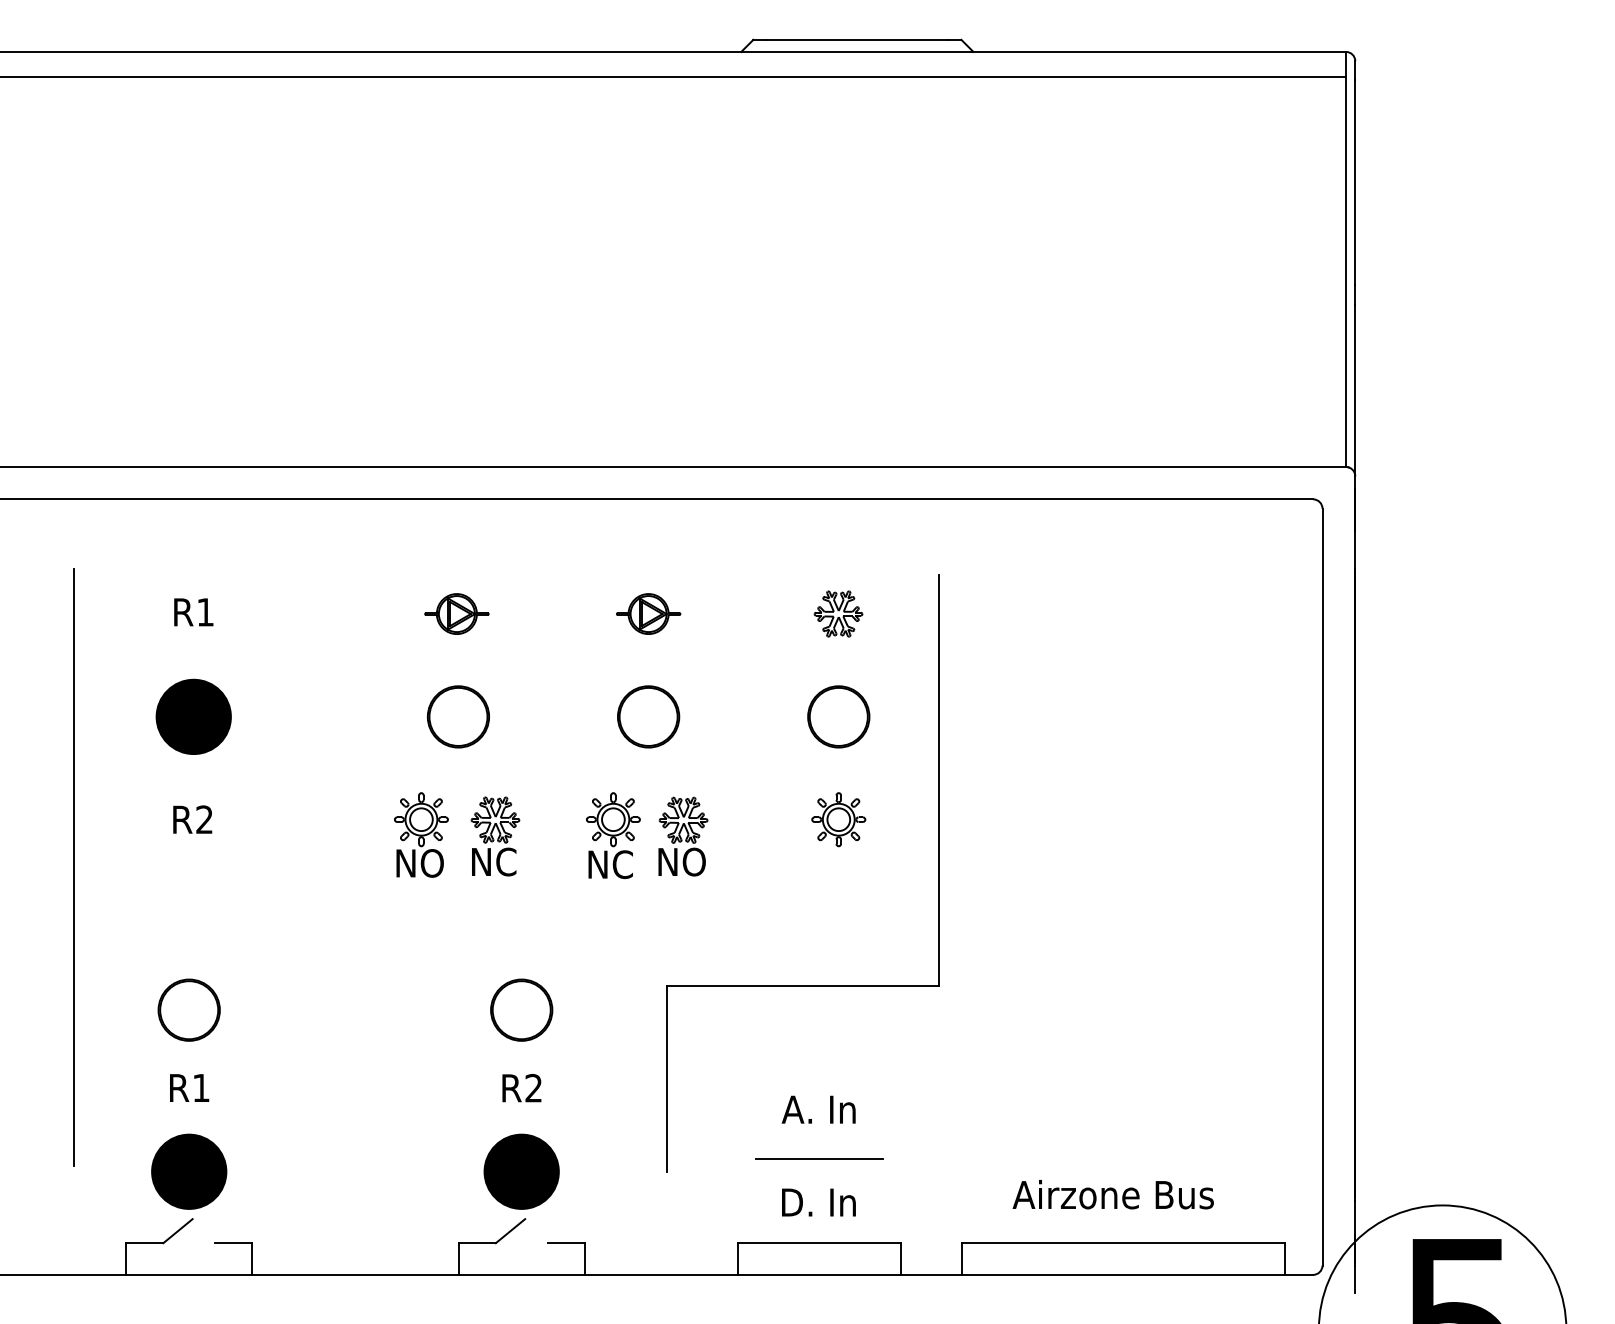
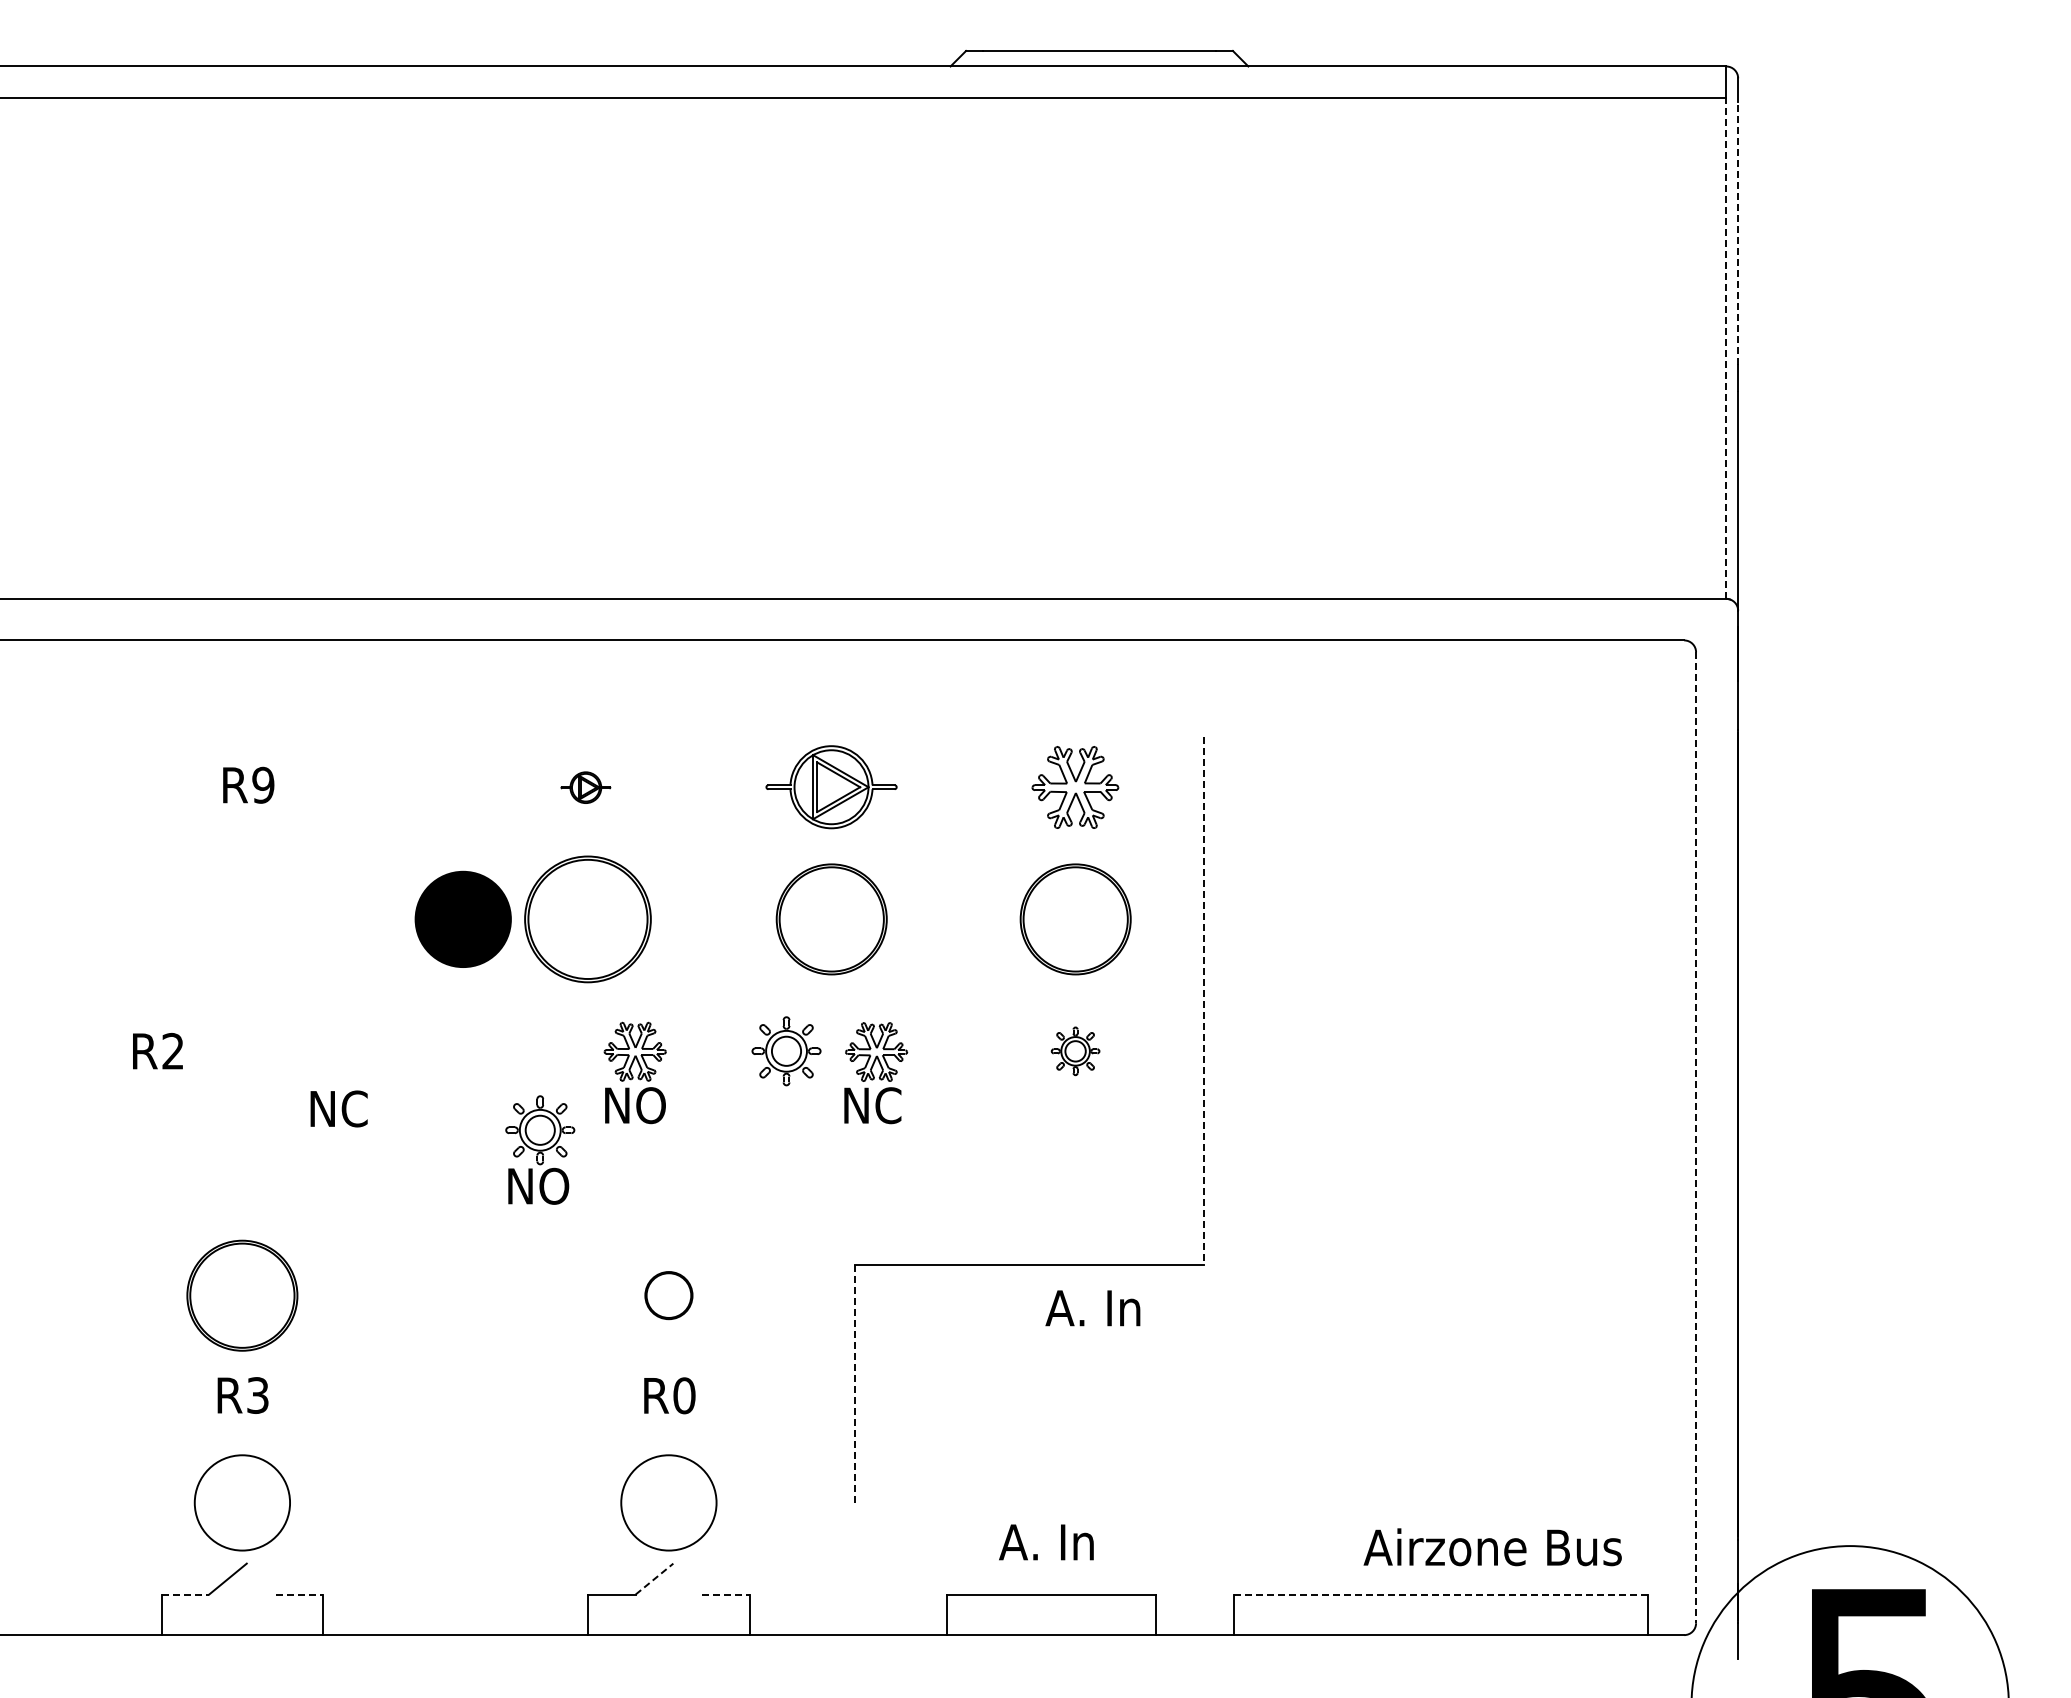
line: (1355, 182) -> (1738, 233), solid -> dashed
line: (1346, 271) -> (1726, 348), solid -> dashed
text: (205, 611) -> (263, 784), R1 -> R9
part: (456, 614) -> (585, 787), size x0.6
part: (648, 614) -> (831, 787), size x1.6
part: (837, 614) -> (1074, 787), size x1.4
part: (193, 716) -> (462, 918), moved
part: (458, 716) -> (587, 919), size x1.6
part: (648, 716) -> (831, 919), size x1.4
part: (838, 716) -> (1075, 919), size x1.4
line: (938, 780) -> (1203, 1001), solid -> dashed
text: (192, 819) -> (157, 1051), moved
part: (838, 819) -> (1075, 1051), size x0.7
part: (421, 834) -> (540, 1149), moved
text: (509, 861) -> (653, 1105), NC -> NO
text: (696, 861) -> (893, 1105), NO -> NC
text: (610, 864) -> (338, 1108), moved
line: (74, 867) -> (95, 1112), removed
line: (1322, 887) -> (1696, 1138), solid -> dashed
part: (189, 1010) -> (242, 1295), size x1.4
part: (521, 1010) -> (668, 1295), size x0.6
line: (666, 1079) -> (854, 1384), solid -> dashed
text: (200, 1088) -> (257, 1395), R1 -> R3
text: (533, 1088) -> (684, 1395), R2 -> R0
text: (818, 1109) -> (1092, 1308), moved
line: (819, 1158) -> (1050, 1486), removed
fill: (189, 1171) -> (242, 1502), removed
fill: (521, 1171) -> (668, 1502), removed
text: (1113, 1194) -> (1492, 1547), moved
text: (817, 1202) -> (1048, 1542), D. In -> A. In
line: (510, 1230) -> (654, 1578), solid -> dashed
line: (144, 1243) -> (185, 1594), solid -> dashed
line: (233, 1243) -> (299, 1594), solid -> dashed
line: (565, 1243) -> (725, 1594), solid -> dashed
line: (1124, 1243) -> (1441, 1594), solid -> dashed

